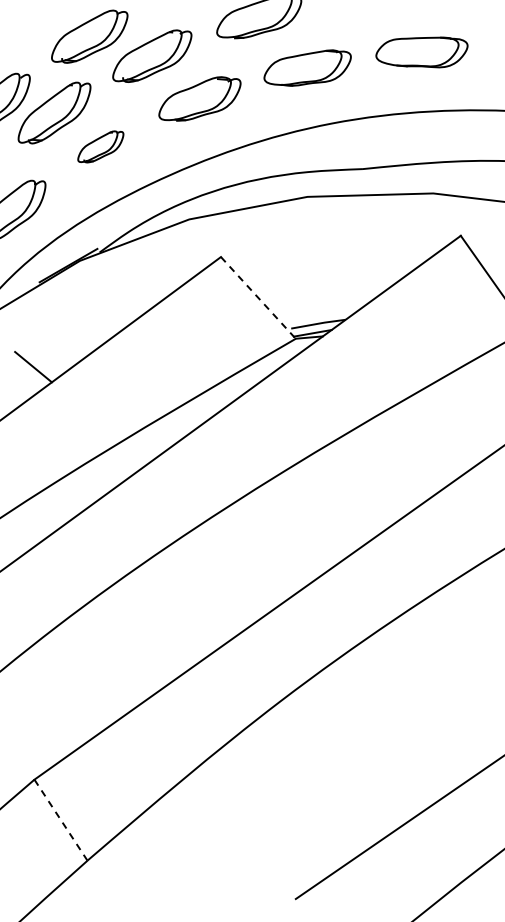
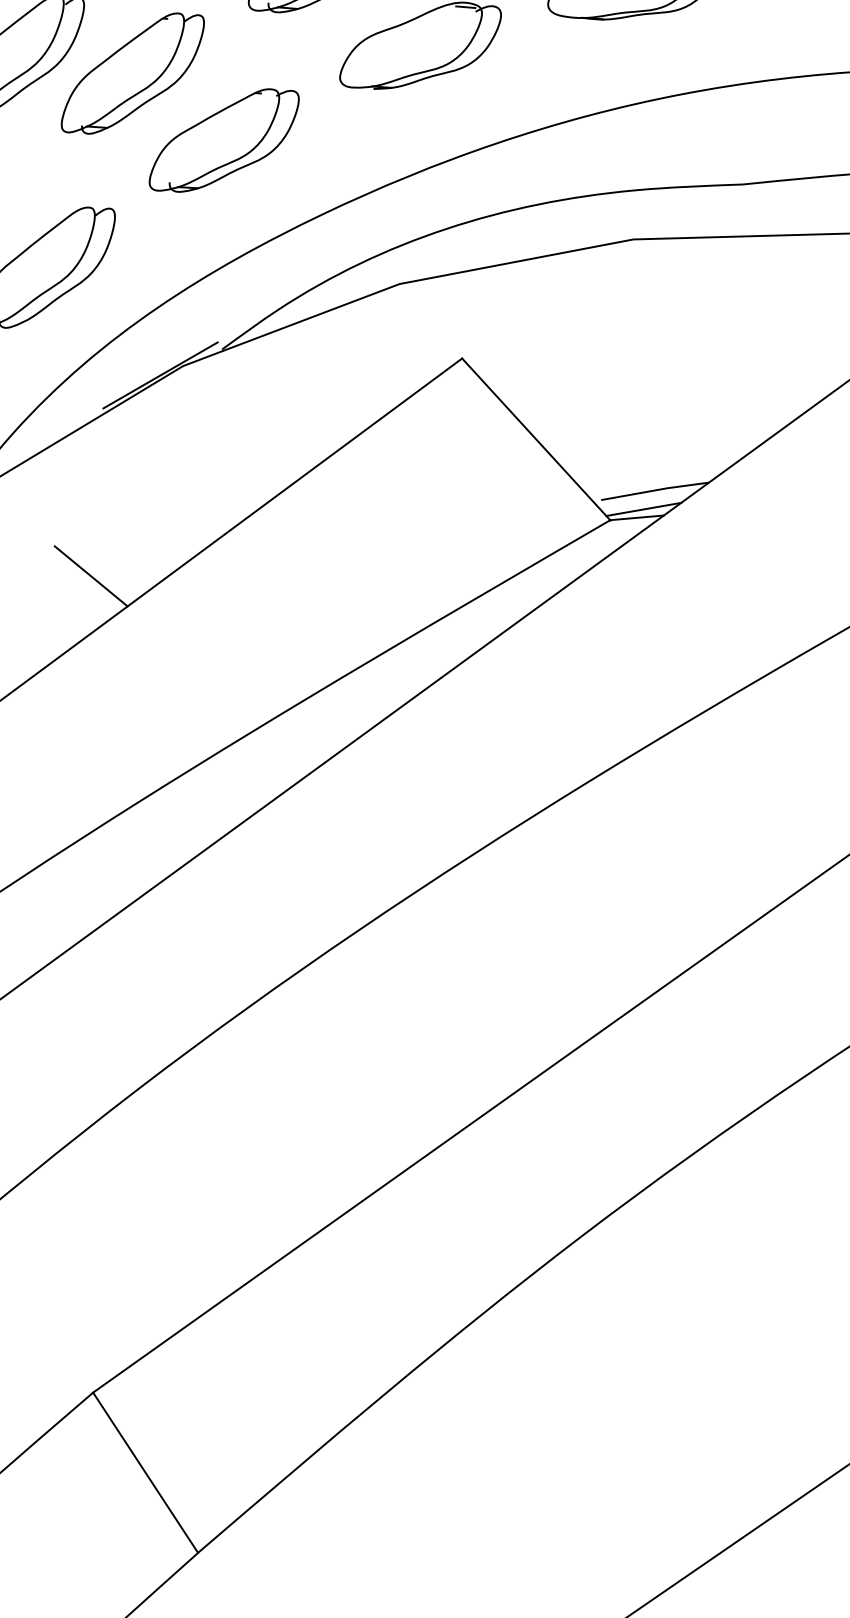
part: (100, 146) -> (223, 139), size x1.67
line: (258, 298) -> (536, 440), dashed -> solid
line: (60, 819) -> (144, 1471), dashed -> solid

